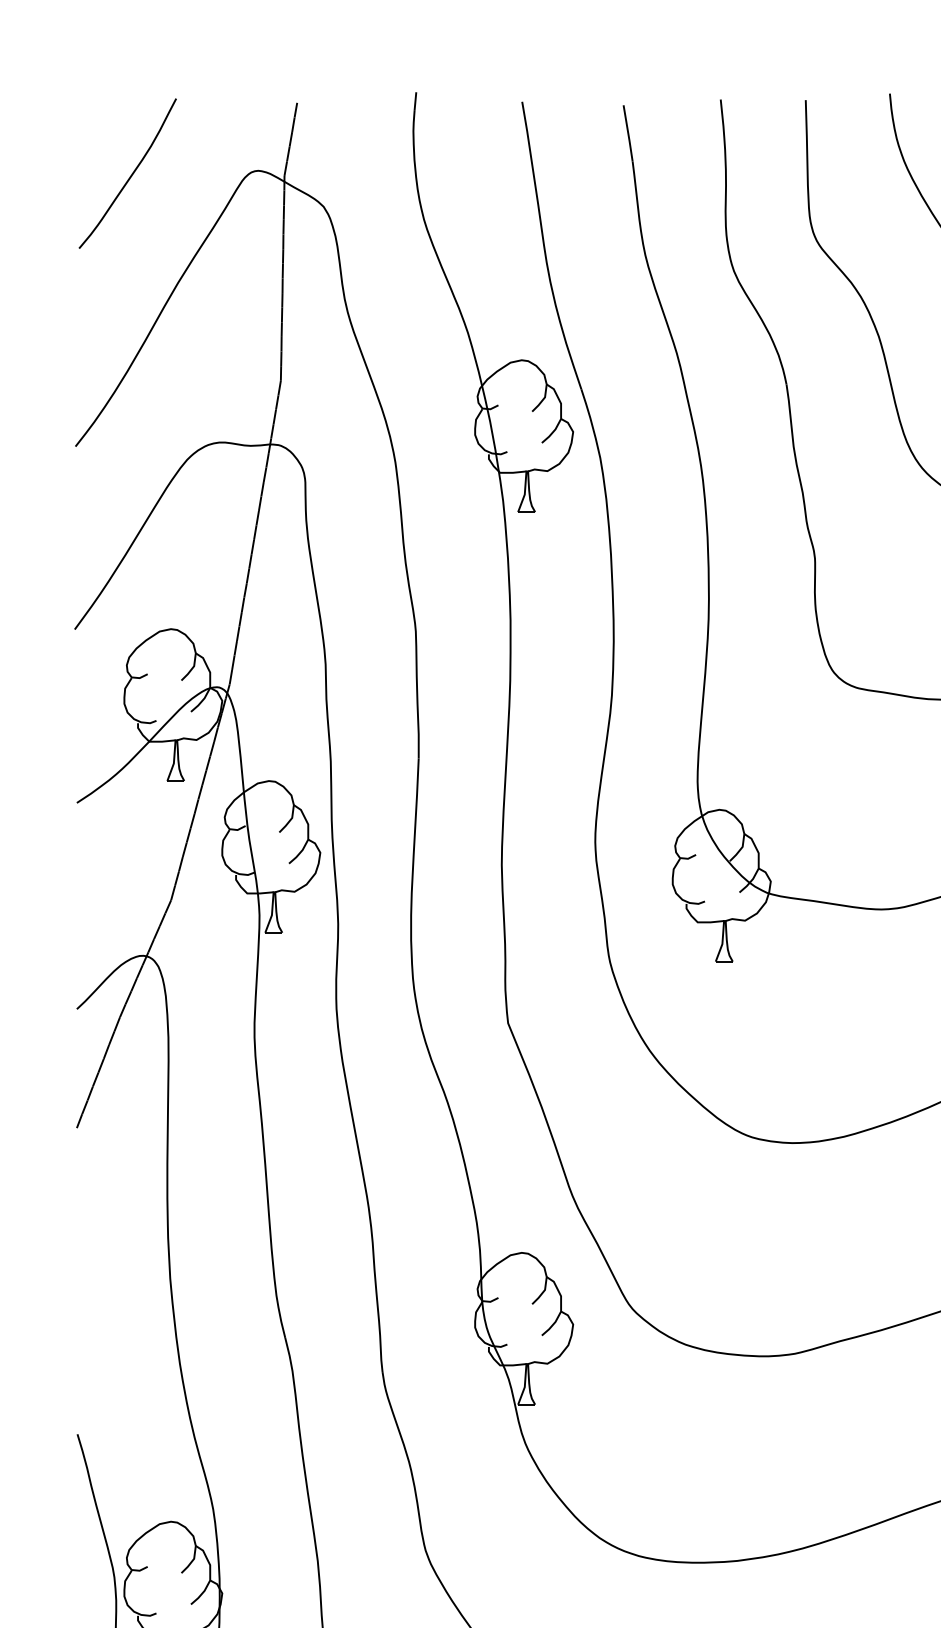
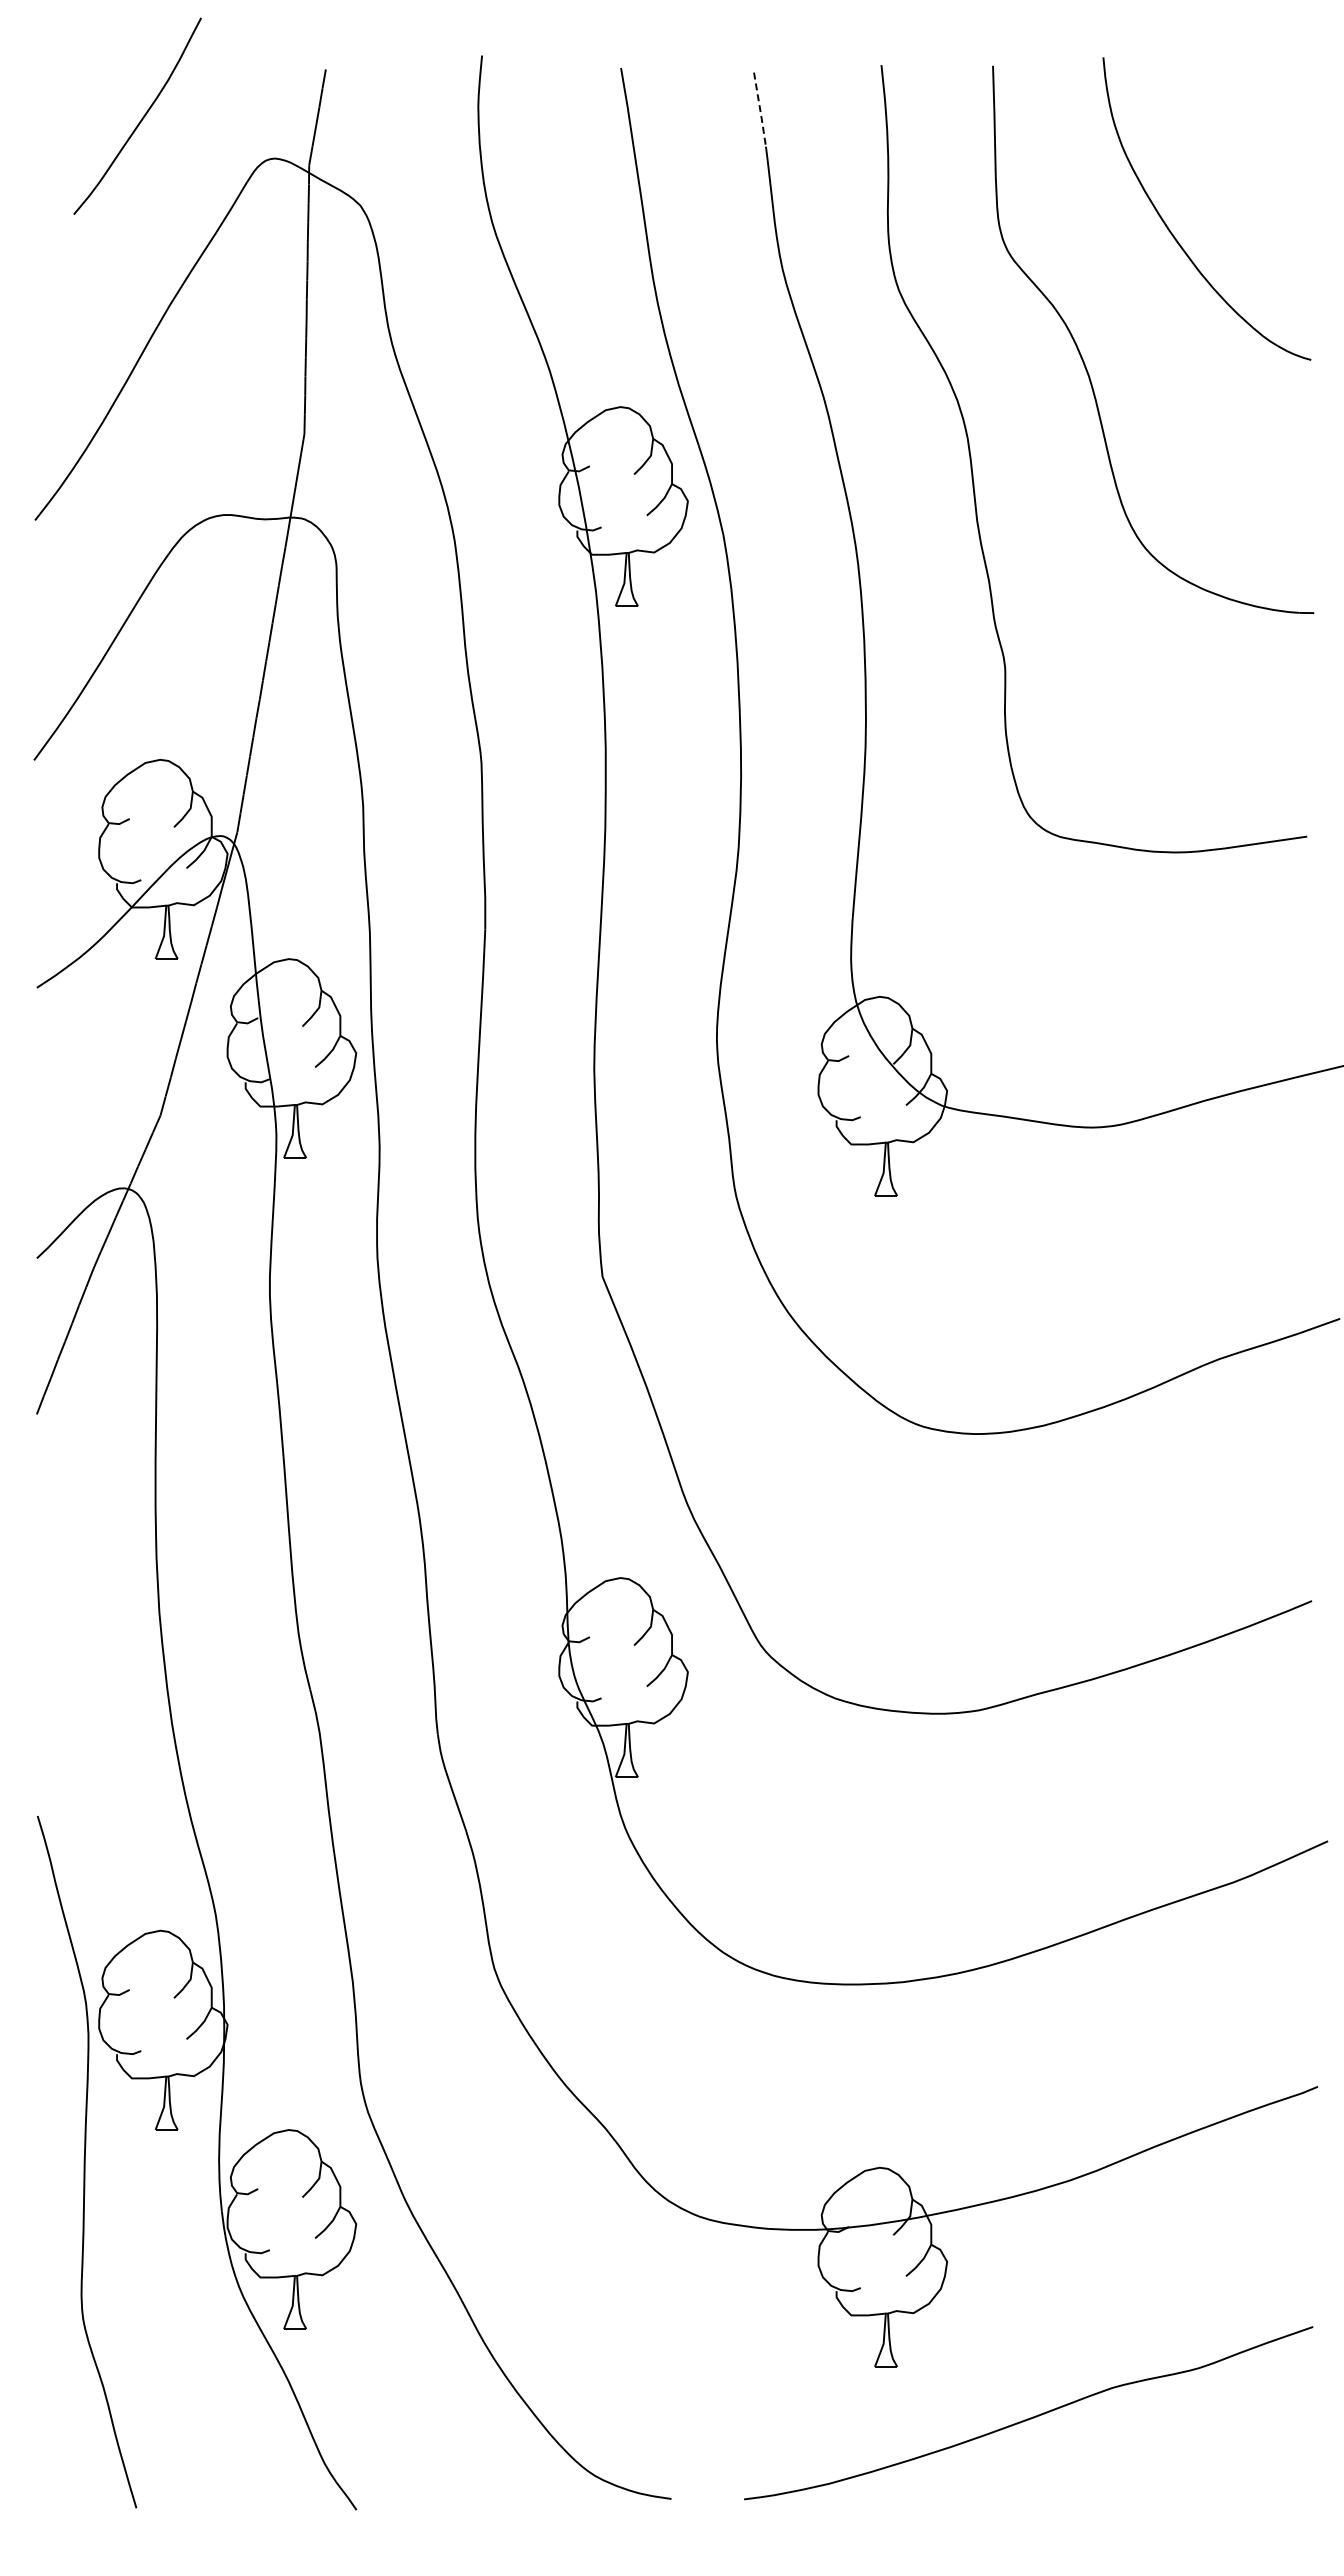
line: (628, 134) -> (760, 110), solid -> dashed
curve: (130, 175) -> (141, 118), moved

